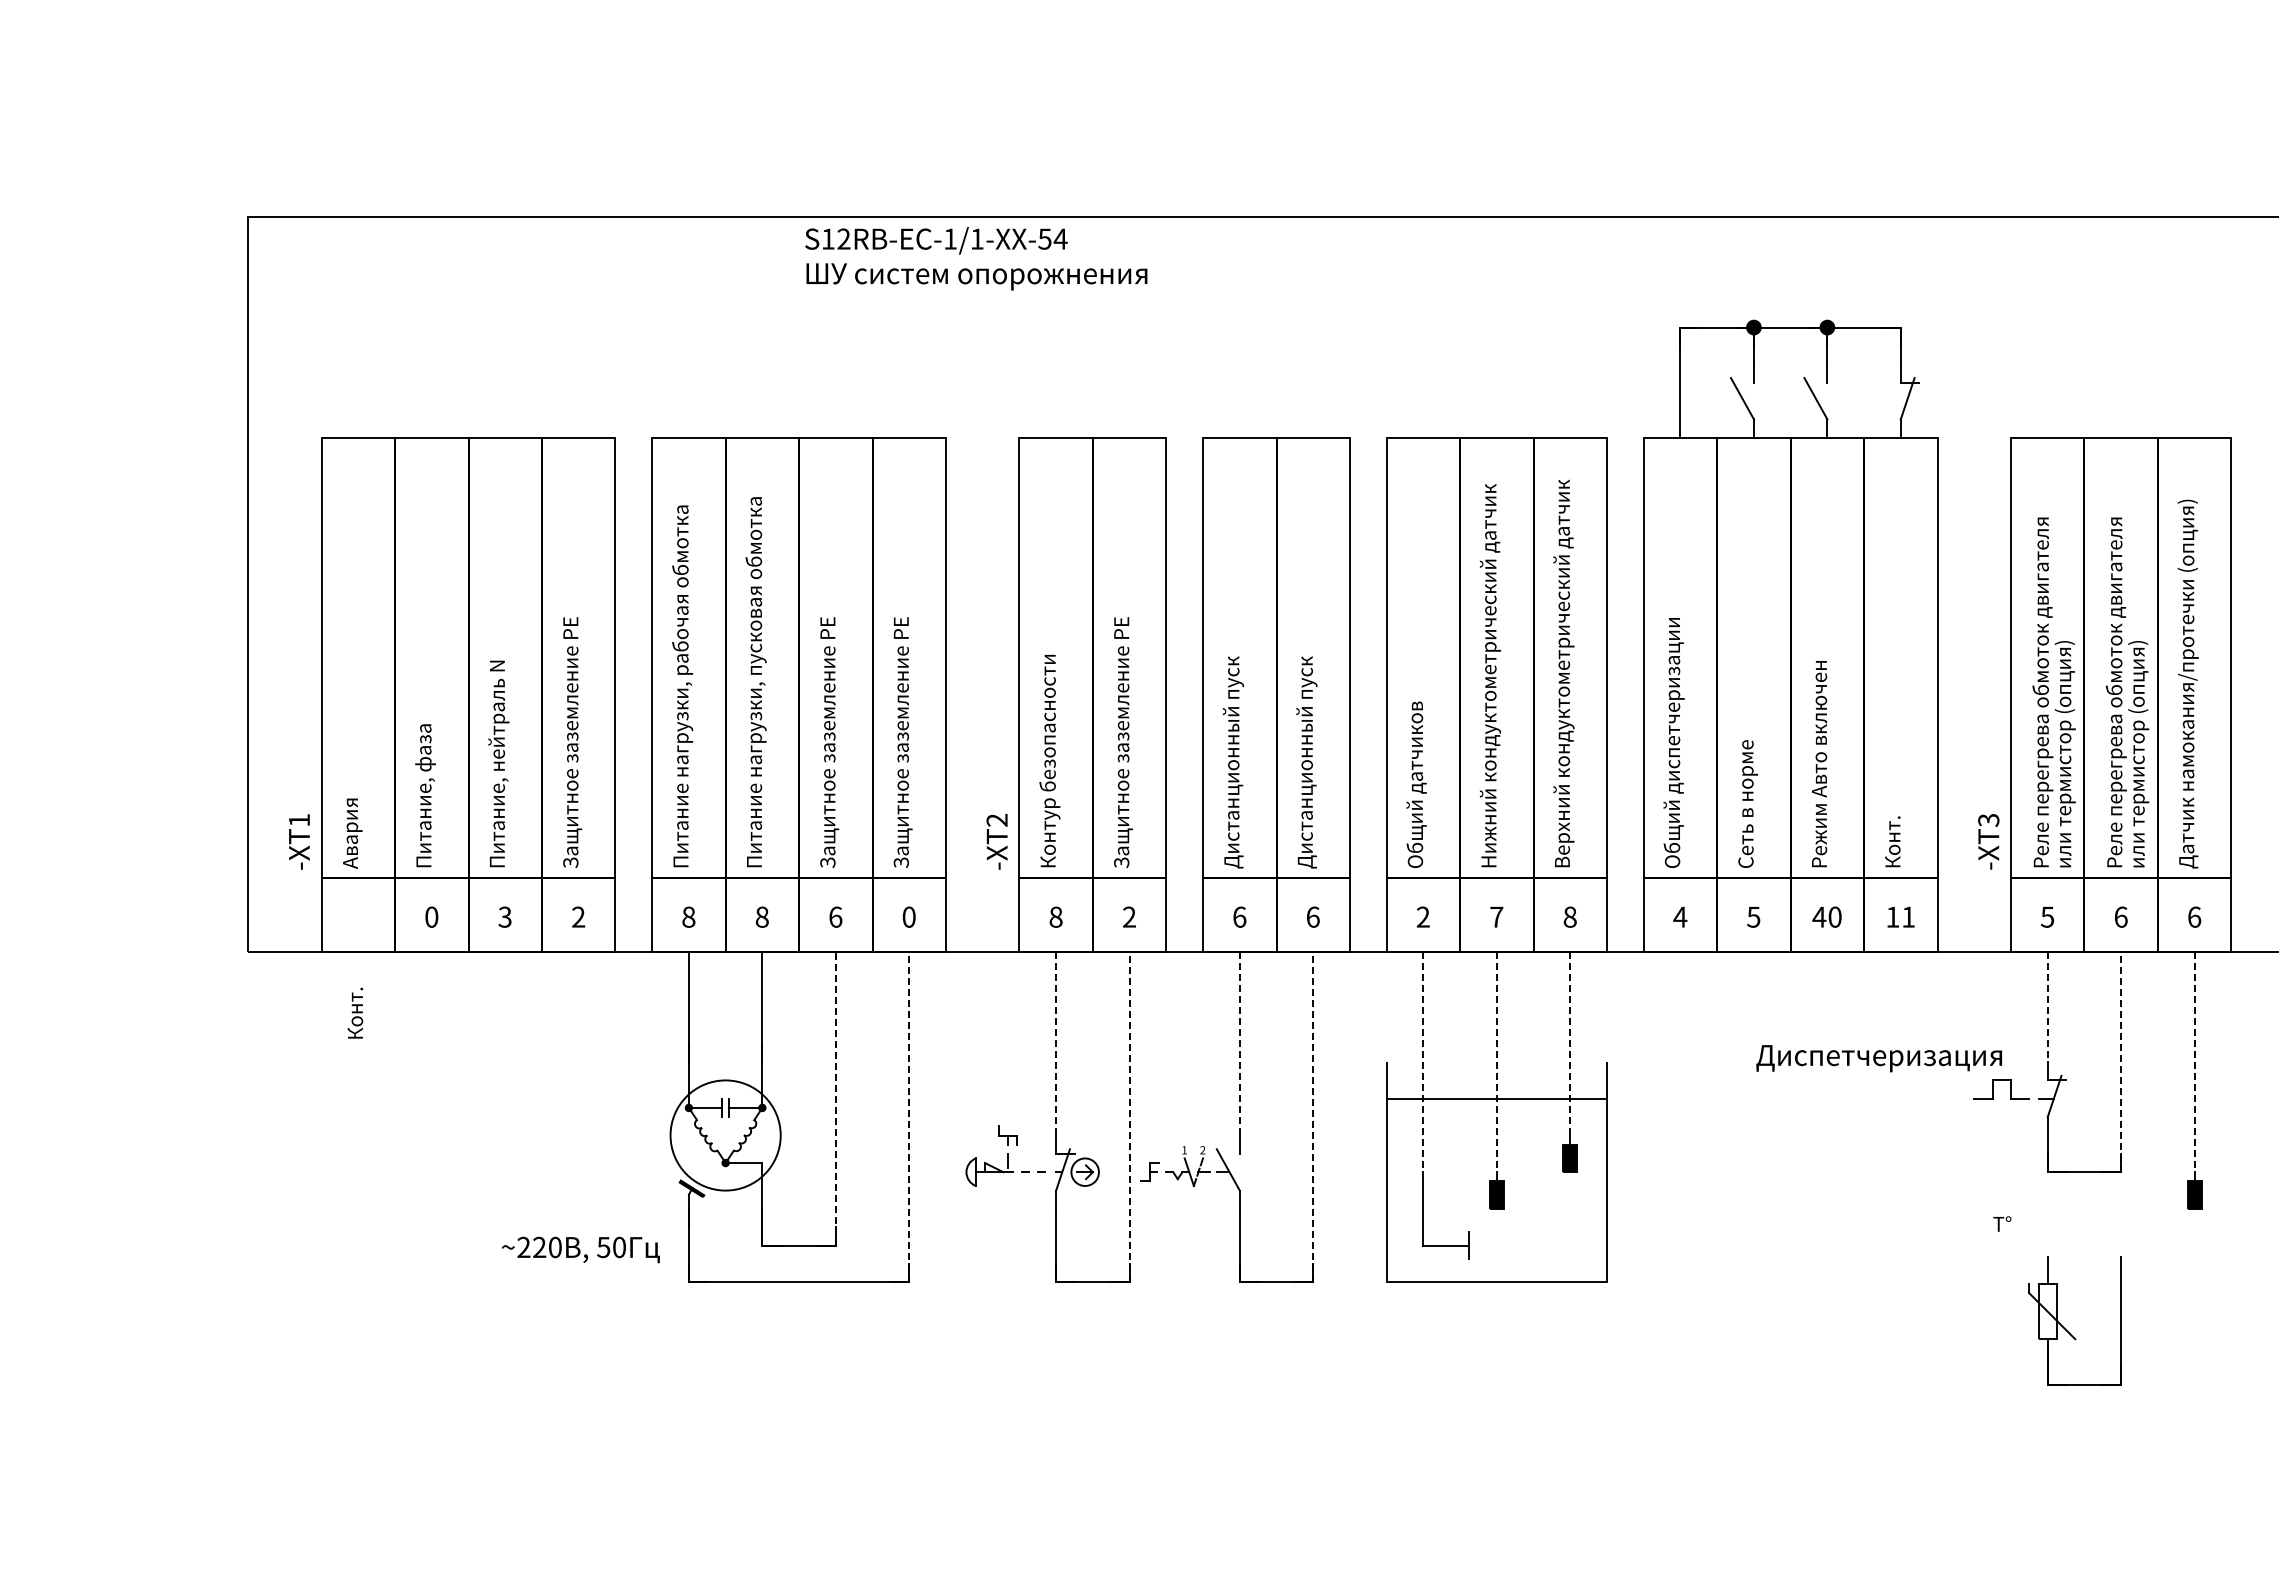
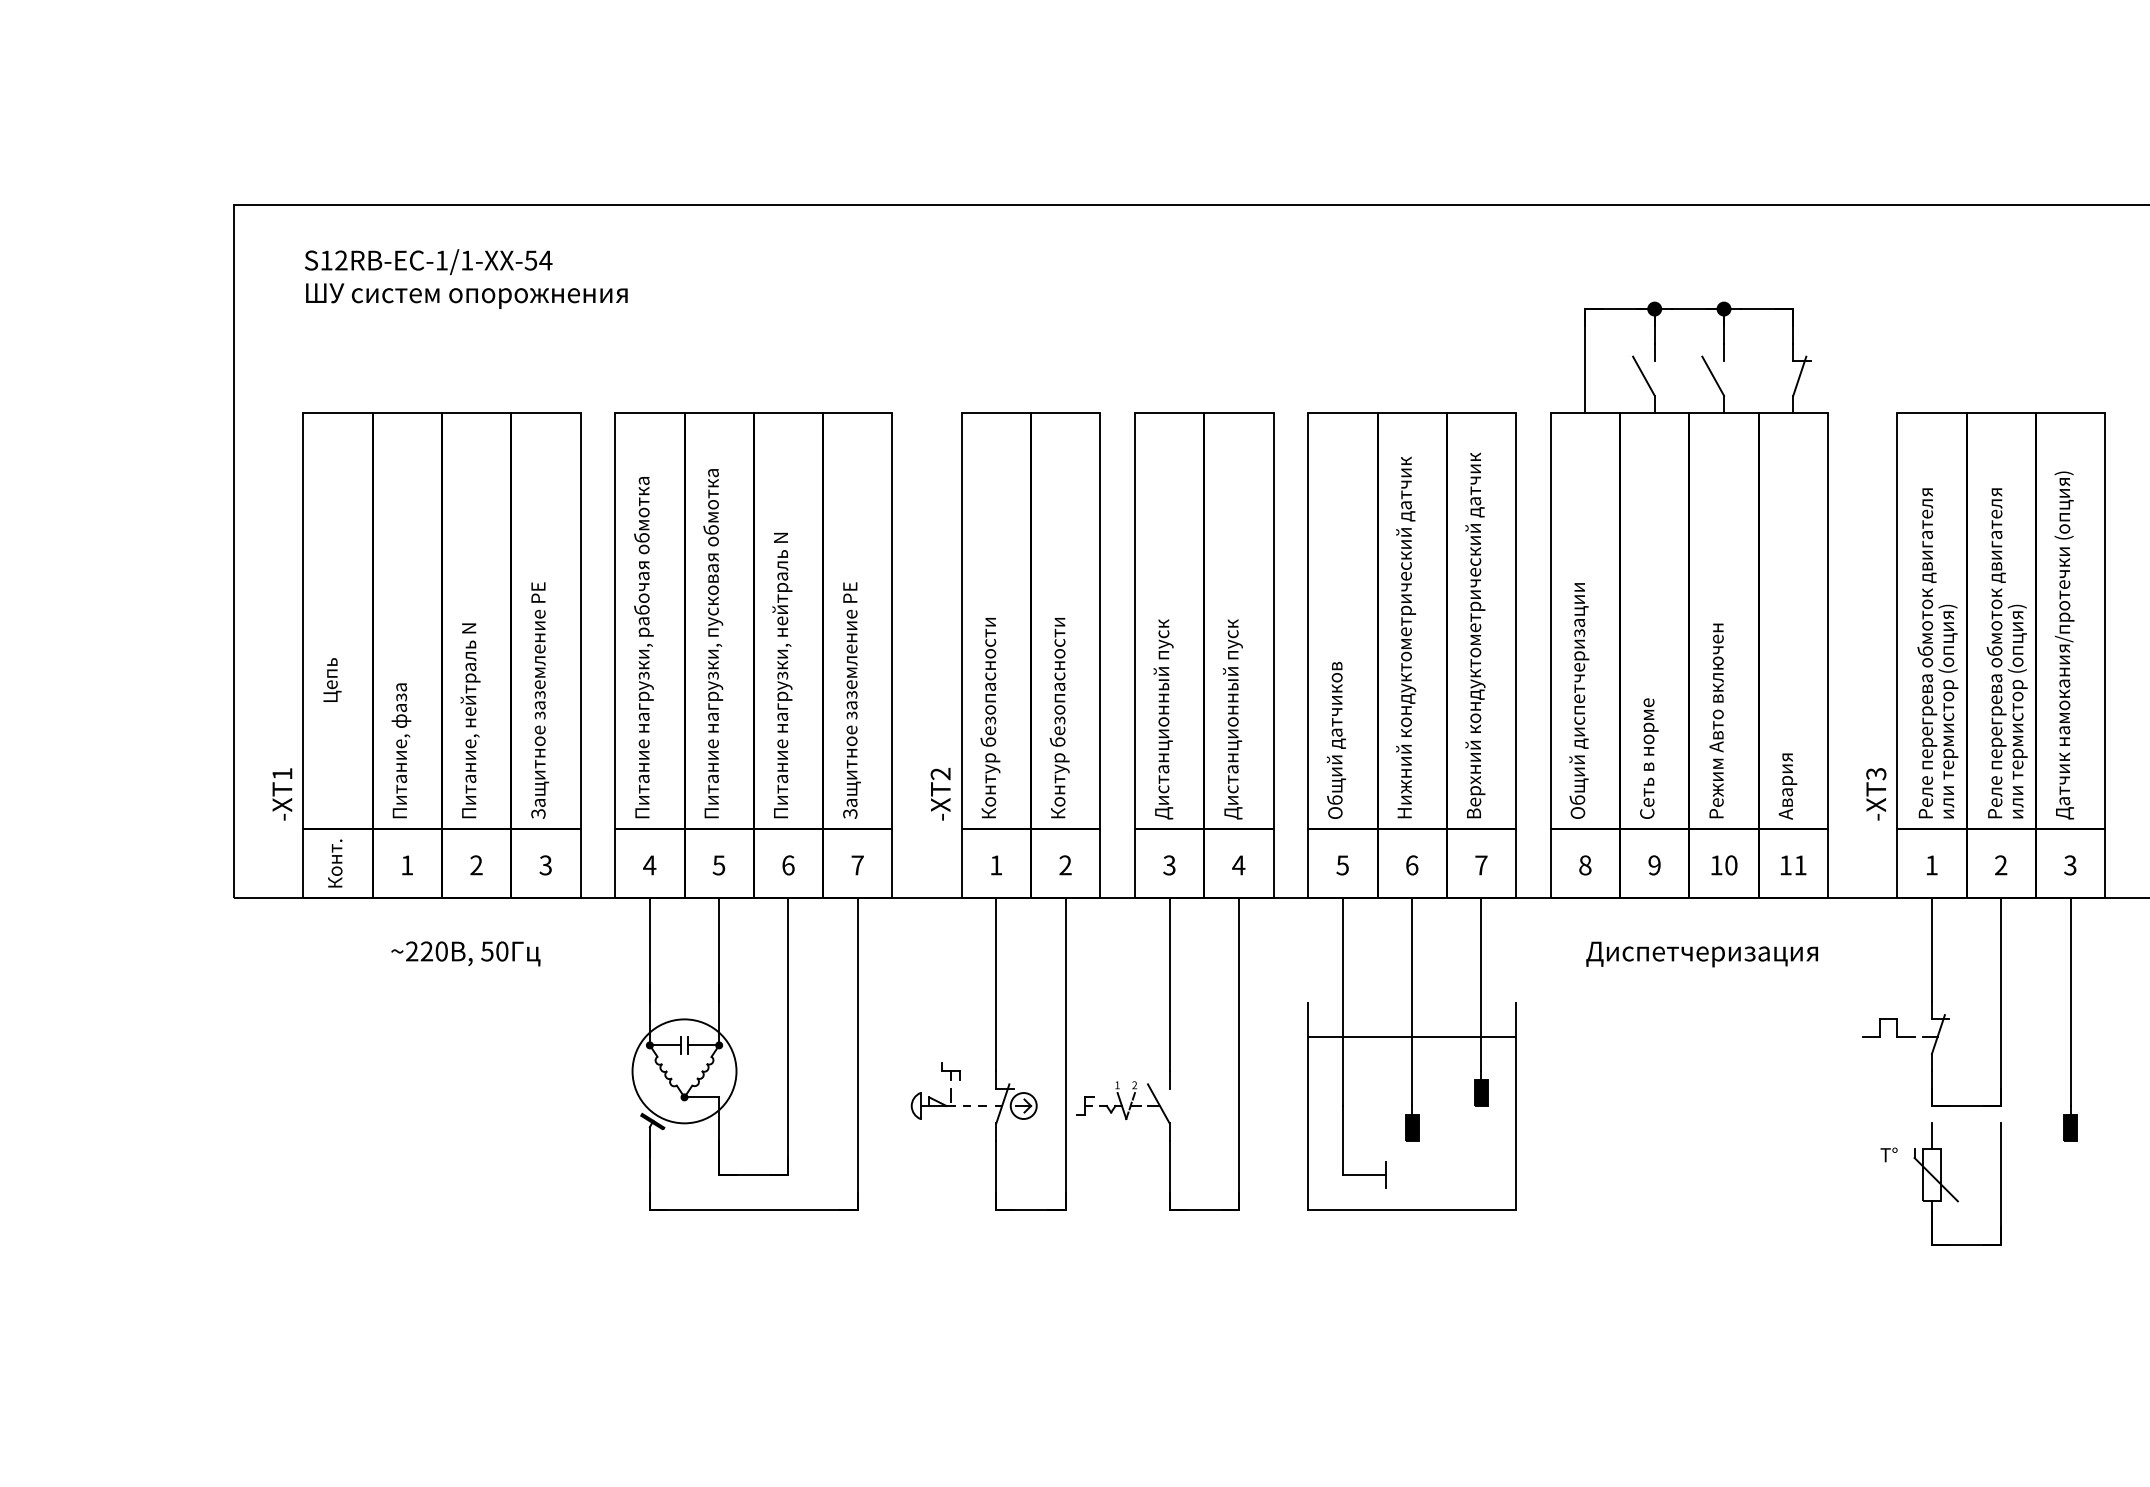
text: (976, 258) -> (466, 278), moved
text: (829, 715) -> (782, 675), Защитное заземление РЕ -> Питание нагрузки, нейтраль N
text: (1122, 742) -> (1058, 700), Защитное заземление РЕ -> Контур безопасности
text: (352, 782) -> (332, 738), Авария -> Цепь
text: (1894, 833) -> (1787, 786), Конт. -> Авария
text: (431, 916) -> (407, 864), 0 -> 1
text: (688, 916) -> (649, 864), 8 -> 4
text: (761, 916) -> (718, 864), 8 -> 5
text: (908, 916) -> (857, 864), 0 -> 7
text: (1055, 916) -> (995, 864), 8 -> 1
text: (1239, 916) -> (1169, 864), 6 -> 3
text: (1313, 916) -> (1239, 864), 6 -> 4
text: (1422, 916) -> (1342, 864), 2 -> 5
text: (1496, 916) -> (1411, 864), 7 -> 6
text: (1569, 916) -> (1480, 864), 8 -> 7
text: (1680, 916) -> (1585, 864), 4 -> 8
text: (1753, 916) -> (1654, 864), 5 -> 9
text: (1819, 916) -> (1716, 864), 40 -> 10
text: (2046, 916) -> (1930, 864), 5 -> 1
text: (2120, 916) -> (2000, 864), 6 -> 2
text: (2194, 916) -> (2070, 864), 6 -> 3
text: (504, 917) -> (475, 865), 3 -> 2
text: (578, 917) -> (545, 865), 2 -> 3
line: (2047, 1007) -> (1931, 950), dashed -> solid
text: (355, 1012) -> (335, 862), moved
line: (1056, 1043) -> (996, 984), dashed -> solid
line: (1239, 1043) -> (1169, 984), dashed -> solid
line: (1570, 1043) -> (1481, 984), dashed -> solid
text: (1878, 1058) -> (1701, 954), moved
line: (2121, 1061) -> (2001, 1001), dashed -> solid
line: (1423, 1062) -> (1342, 1002), dashed -> solid
line: (1496, 1062) -> (1411, 1002), dashed -> solid
line: (2194, 1062) -> (2070, 1002), dashed -> solid
line: (835, 1098) -> (788, 1036), dashed -> solid
line: (909, 1116) -> (857, 1053), dashed -> solid
line: (1129, 1116) -> (1065, 1053), dashed -> solid
line: (1313, 1116) -> (1239, 1053), dashed -> solid
text: (580, 1249) -> (465, 953), moved
part: (2065, 1328) -> (1948, 1191), moved

